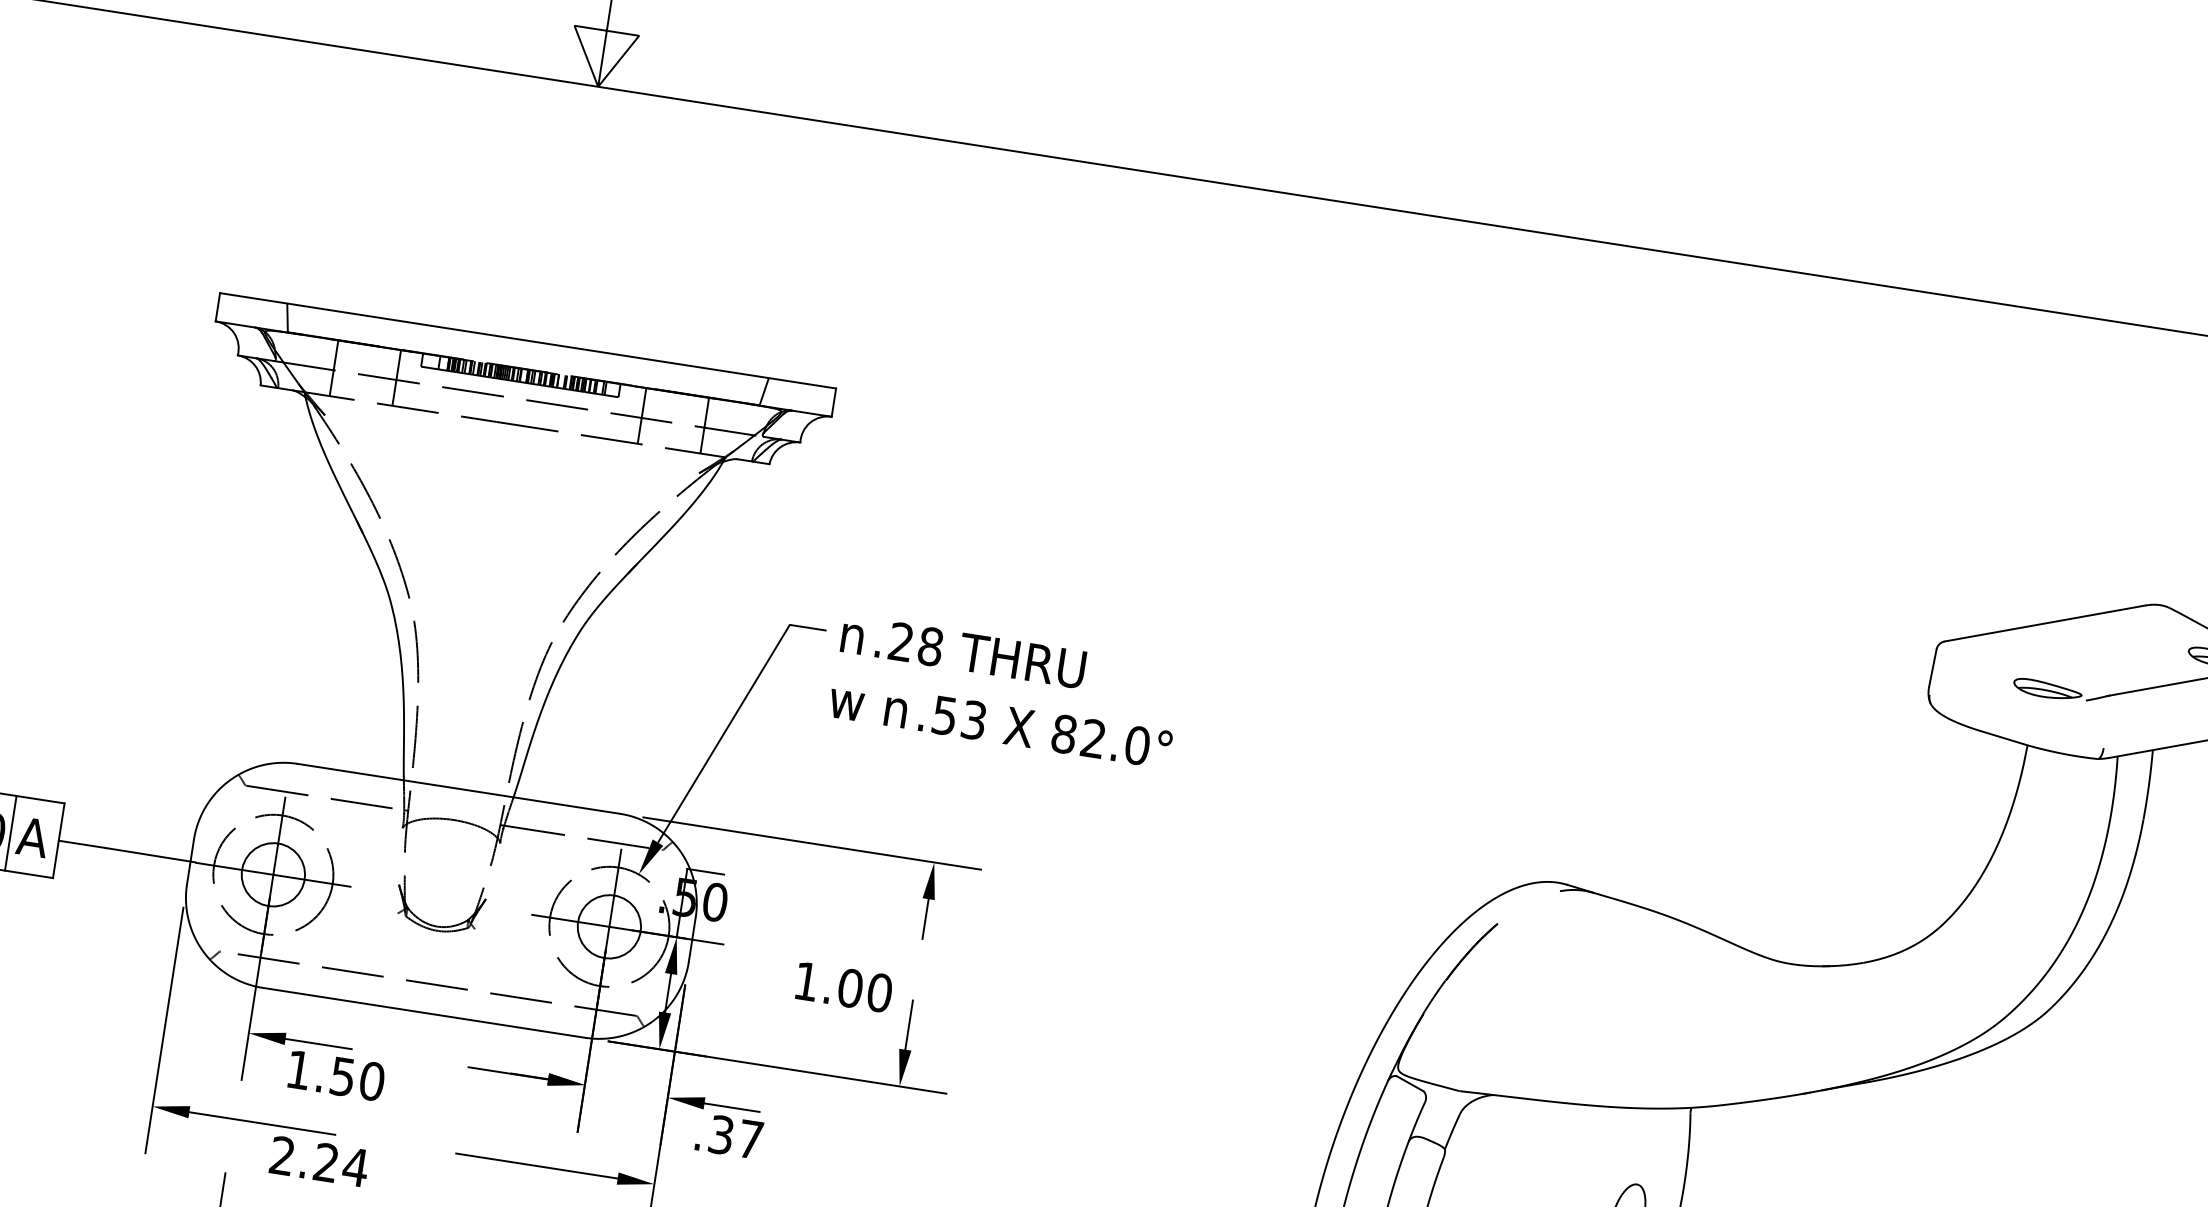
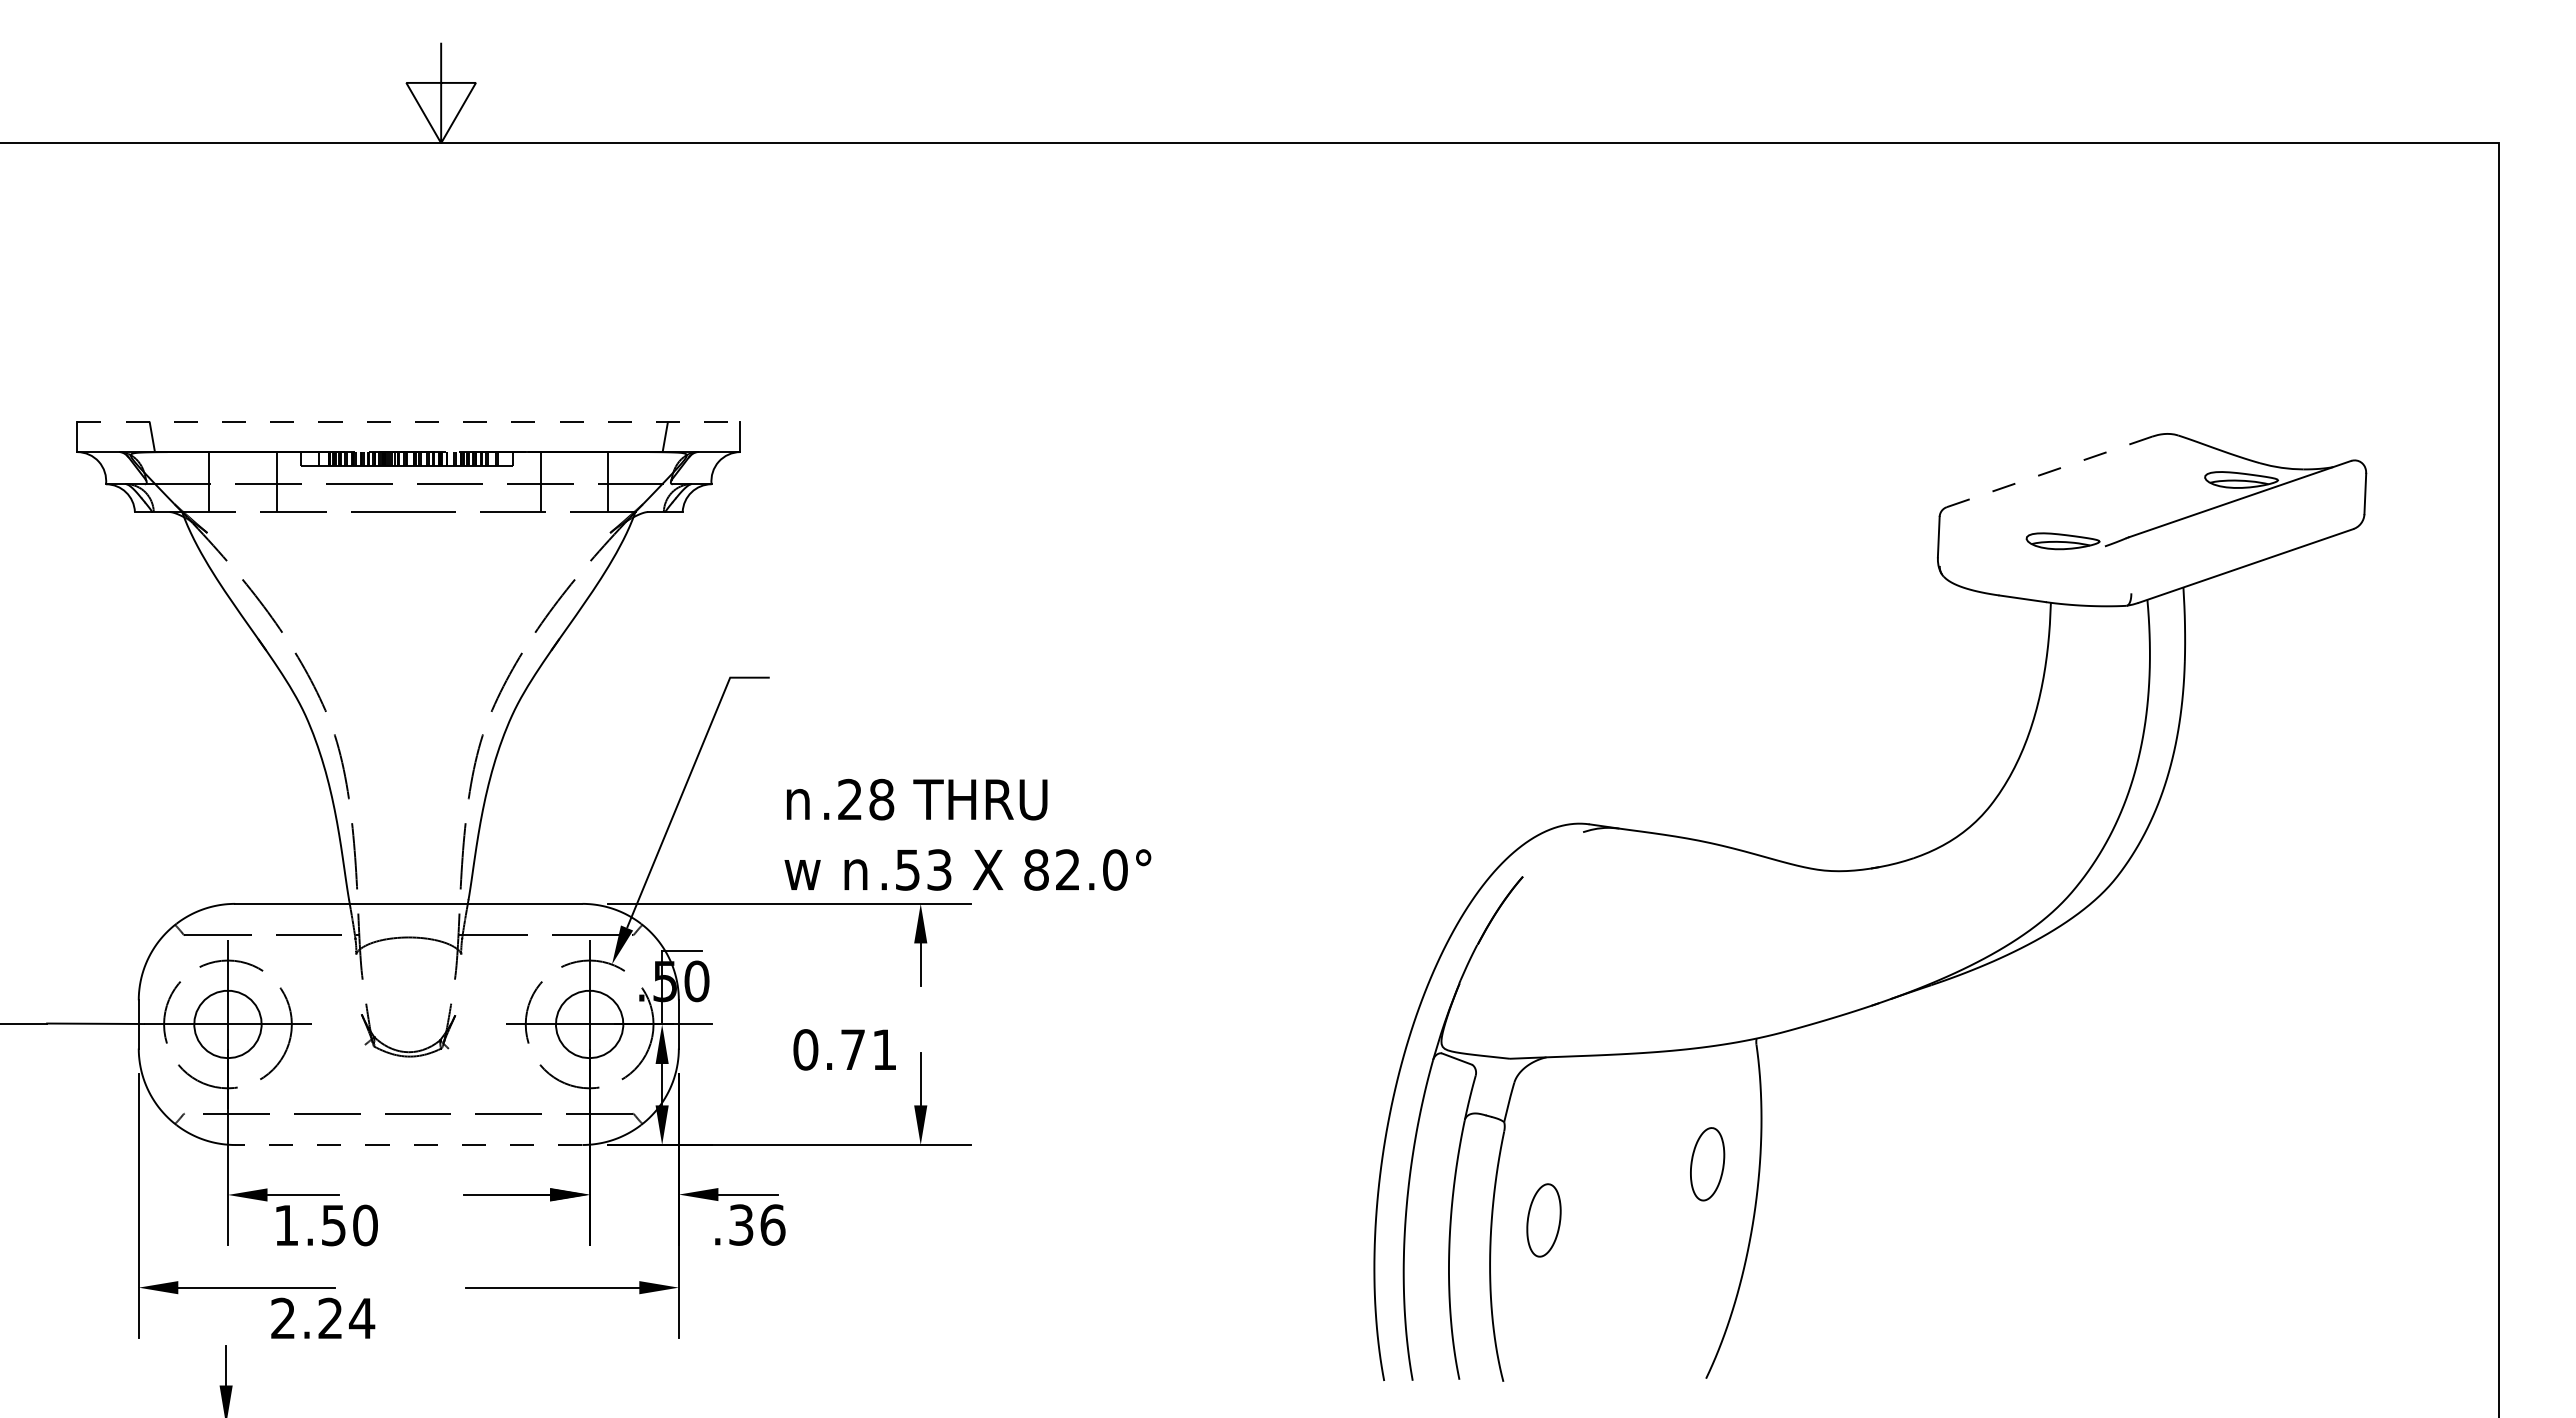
line: (527, 340) -> (408, 421), solid -> dashed
line: (2045, 623) -> (2049, 471), solid -> dashed
text: (1005, 691) -> (967, 834), moved
text: (843, 986) -> (845, 1049), 1.00 -> 0.71
line: (423, 1012) -> (408, 1144), solid -> dashed
text: (750, 1139) -> (772, 1224), .37 -> .36

